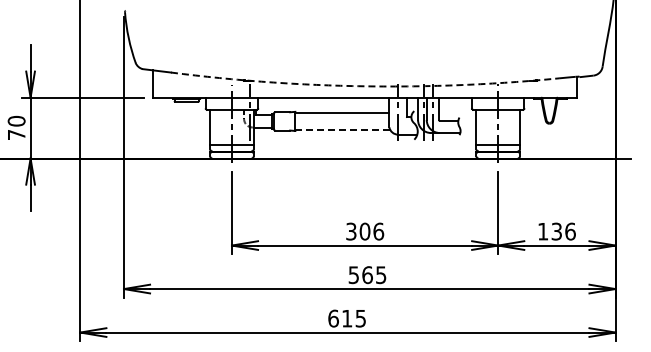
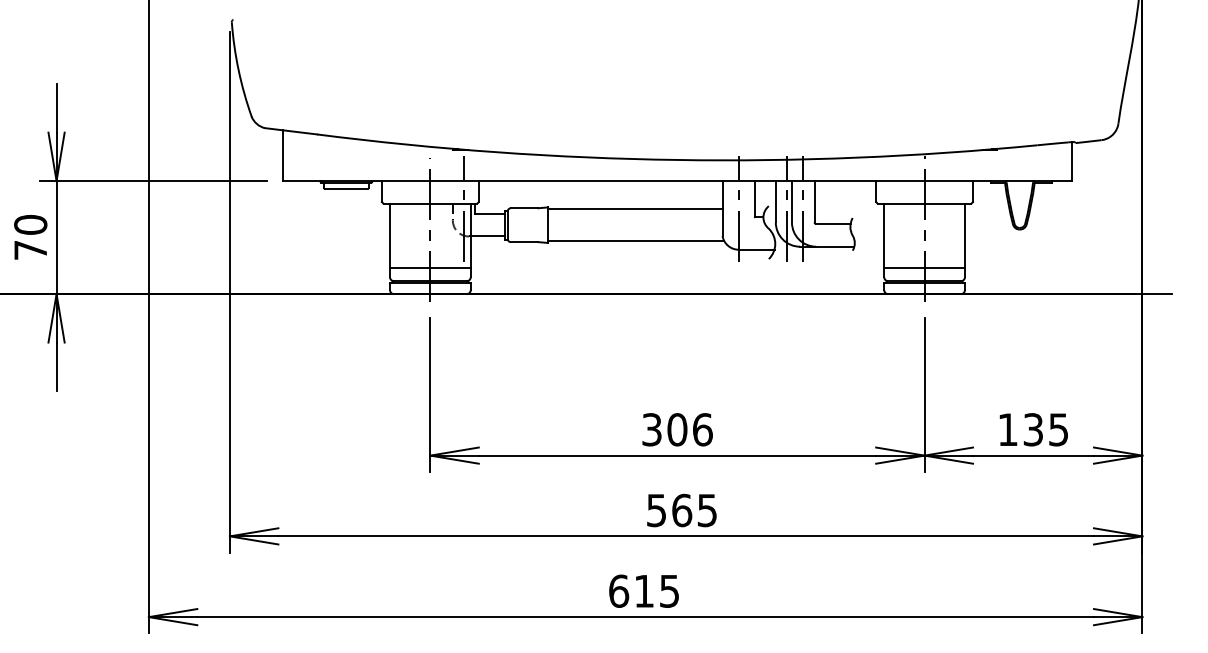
arc: (364, 86) -> (676, 160), dashed -> solid
line: (343, 130) -> (637, 242), dashed -> solid
text: (570, 231) -> (1058, 429), 136 -> 135

